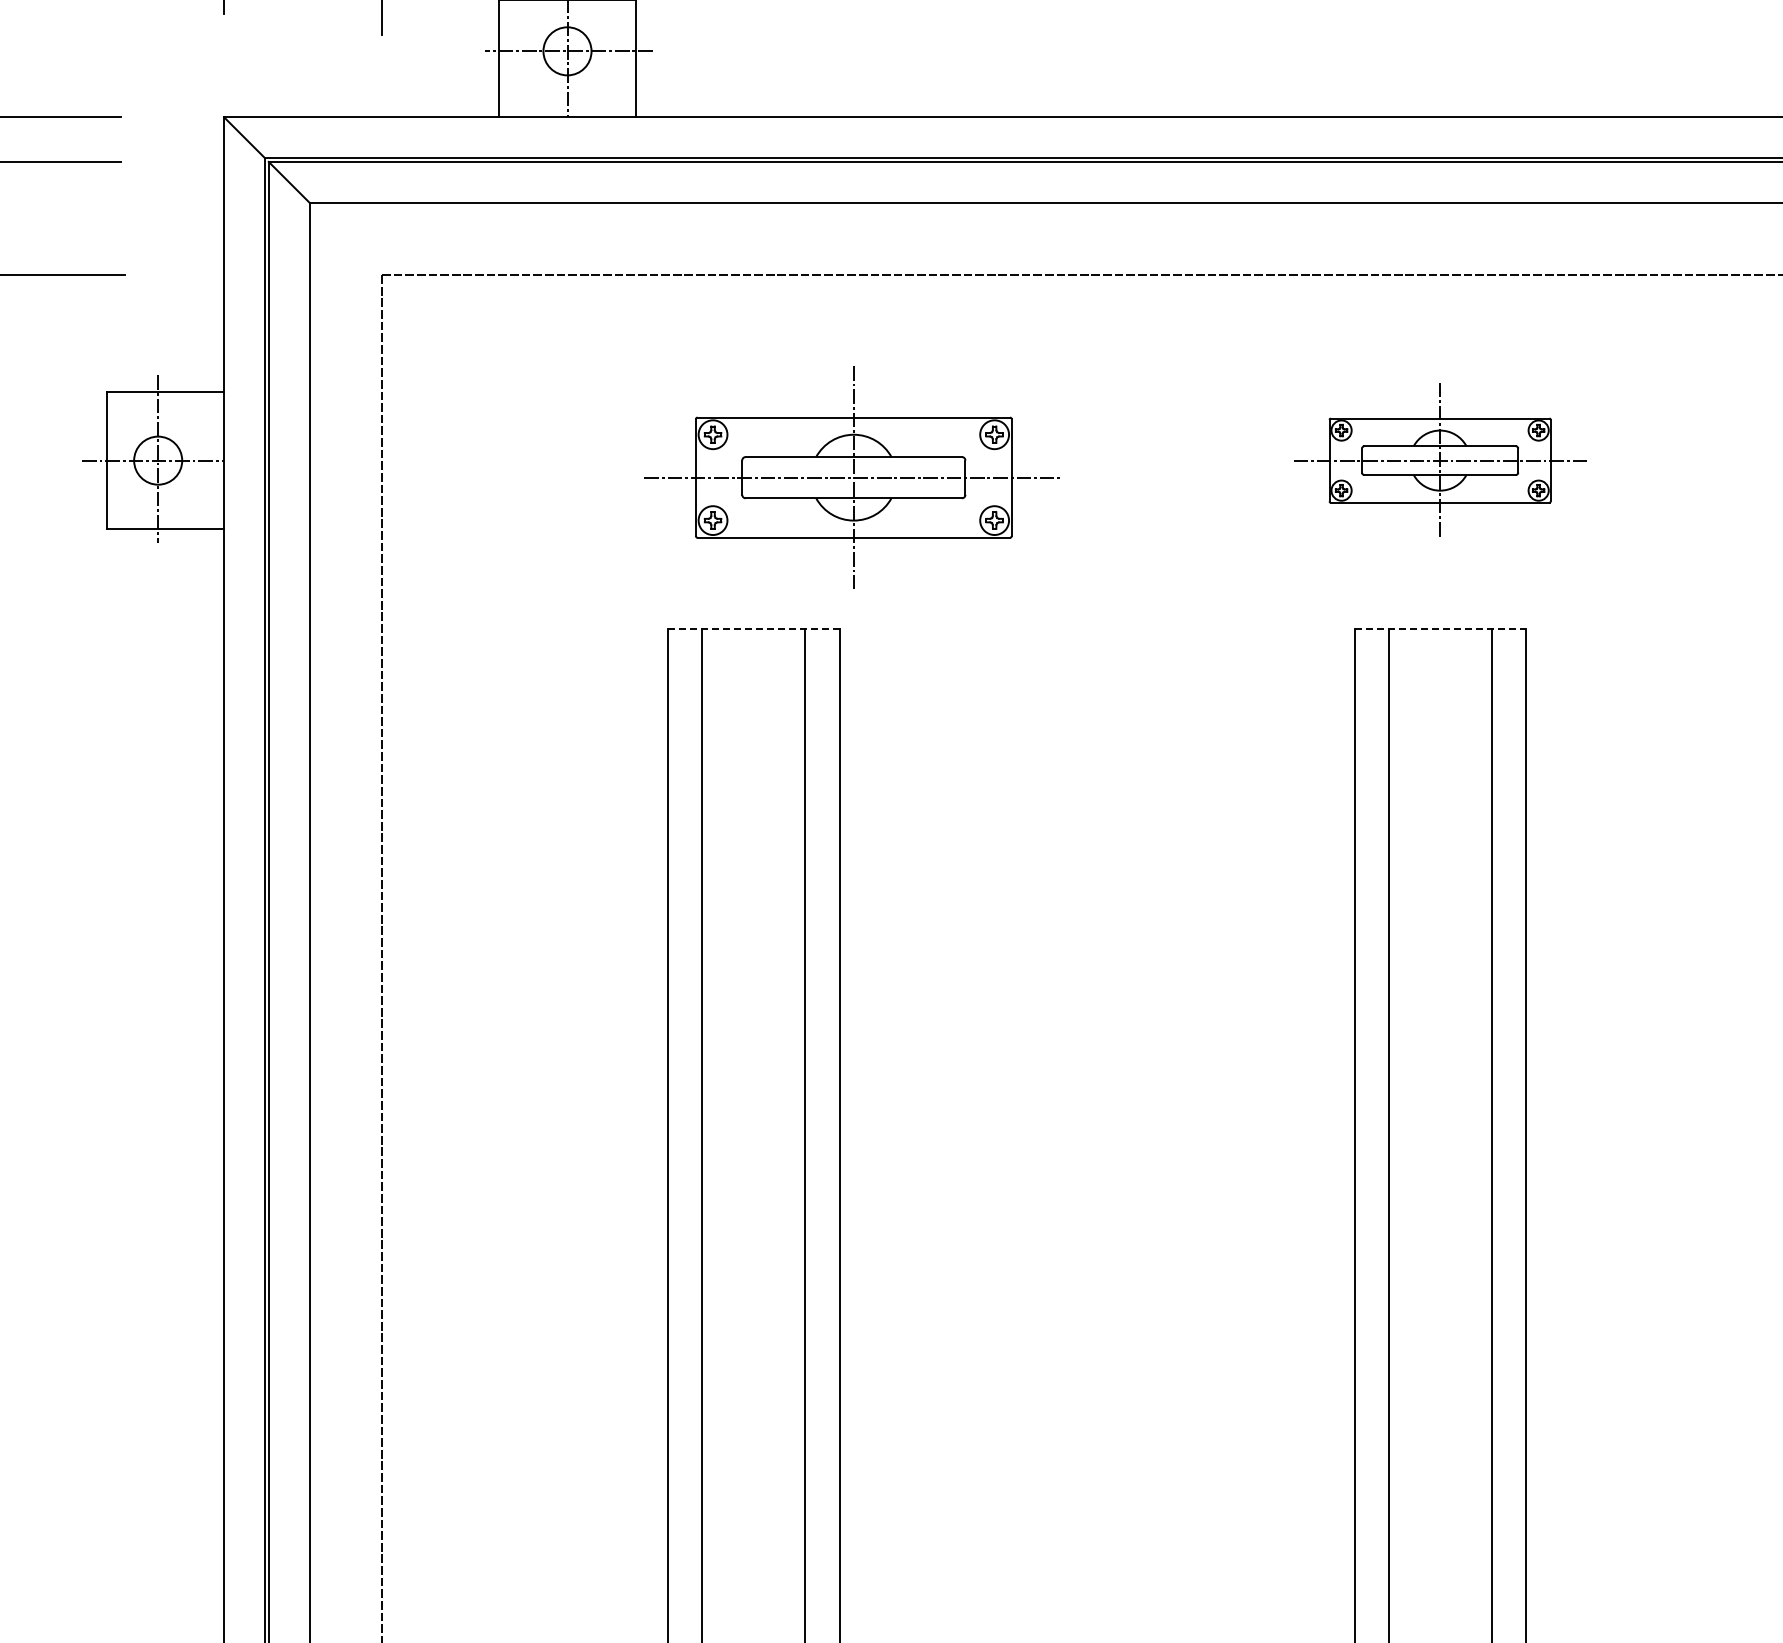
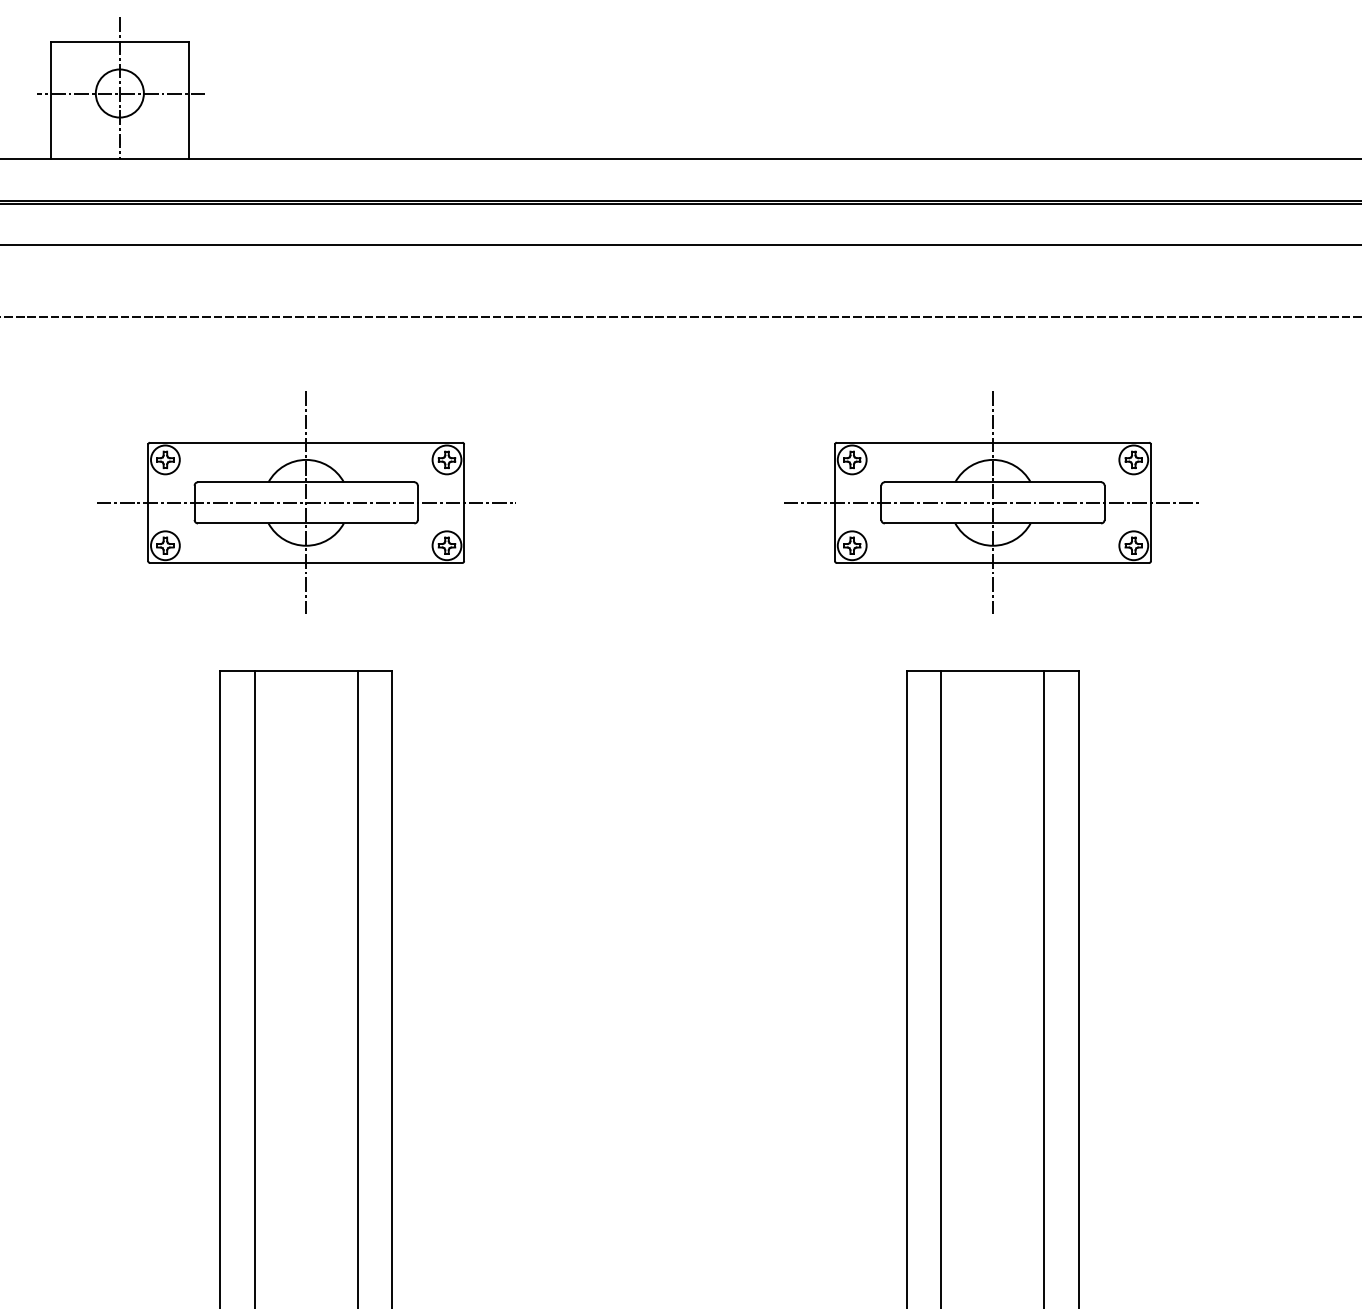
part: (1438, 460) -> (990, 502), size x1.43
part: (851, 477) -> (303, 502), moved
line: (753, 628) -> (305, 670), dashed -> solid
line: (1440, 628) -> (992, 670), dashed -> solid

